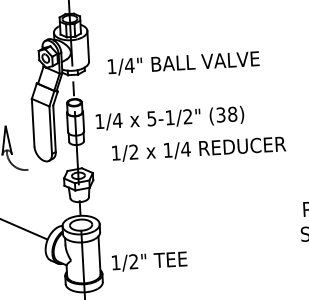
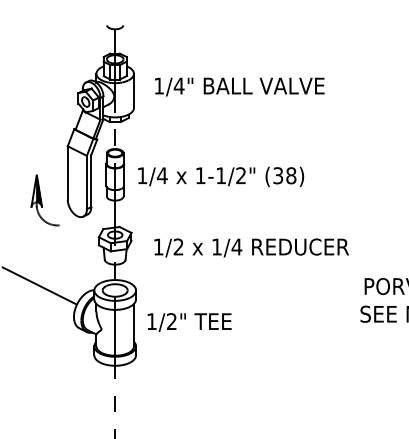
text: (183, 63) -> (239, 86), moved
text: (151, 118) -> (200, 175), 5-1/2" -> 1-1/2"
hatch: (7, 138) -> (38, 189), added
text: (198, 149) -> (251, 247), moved
text: (149, 261) -> (189, 322), moved

